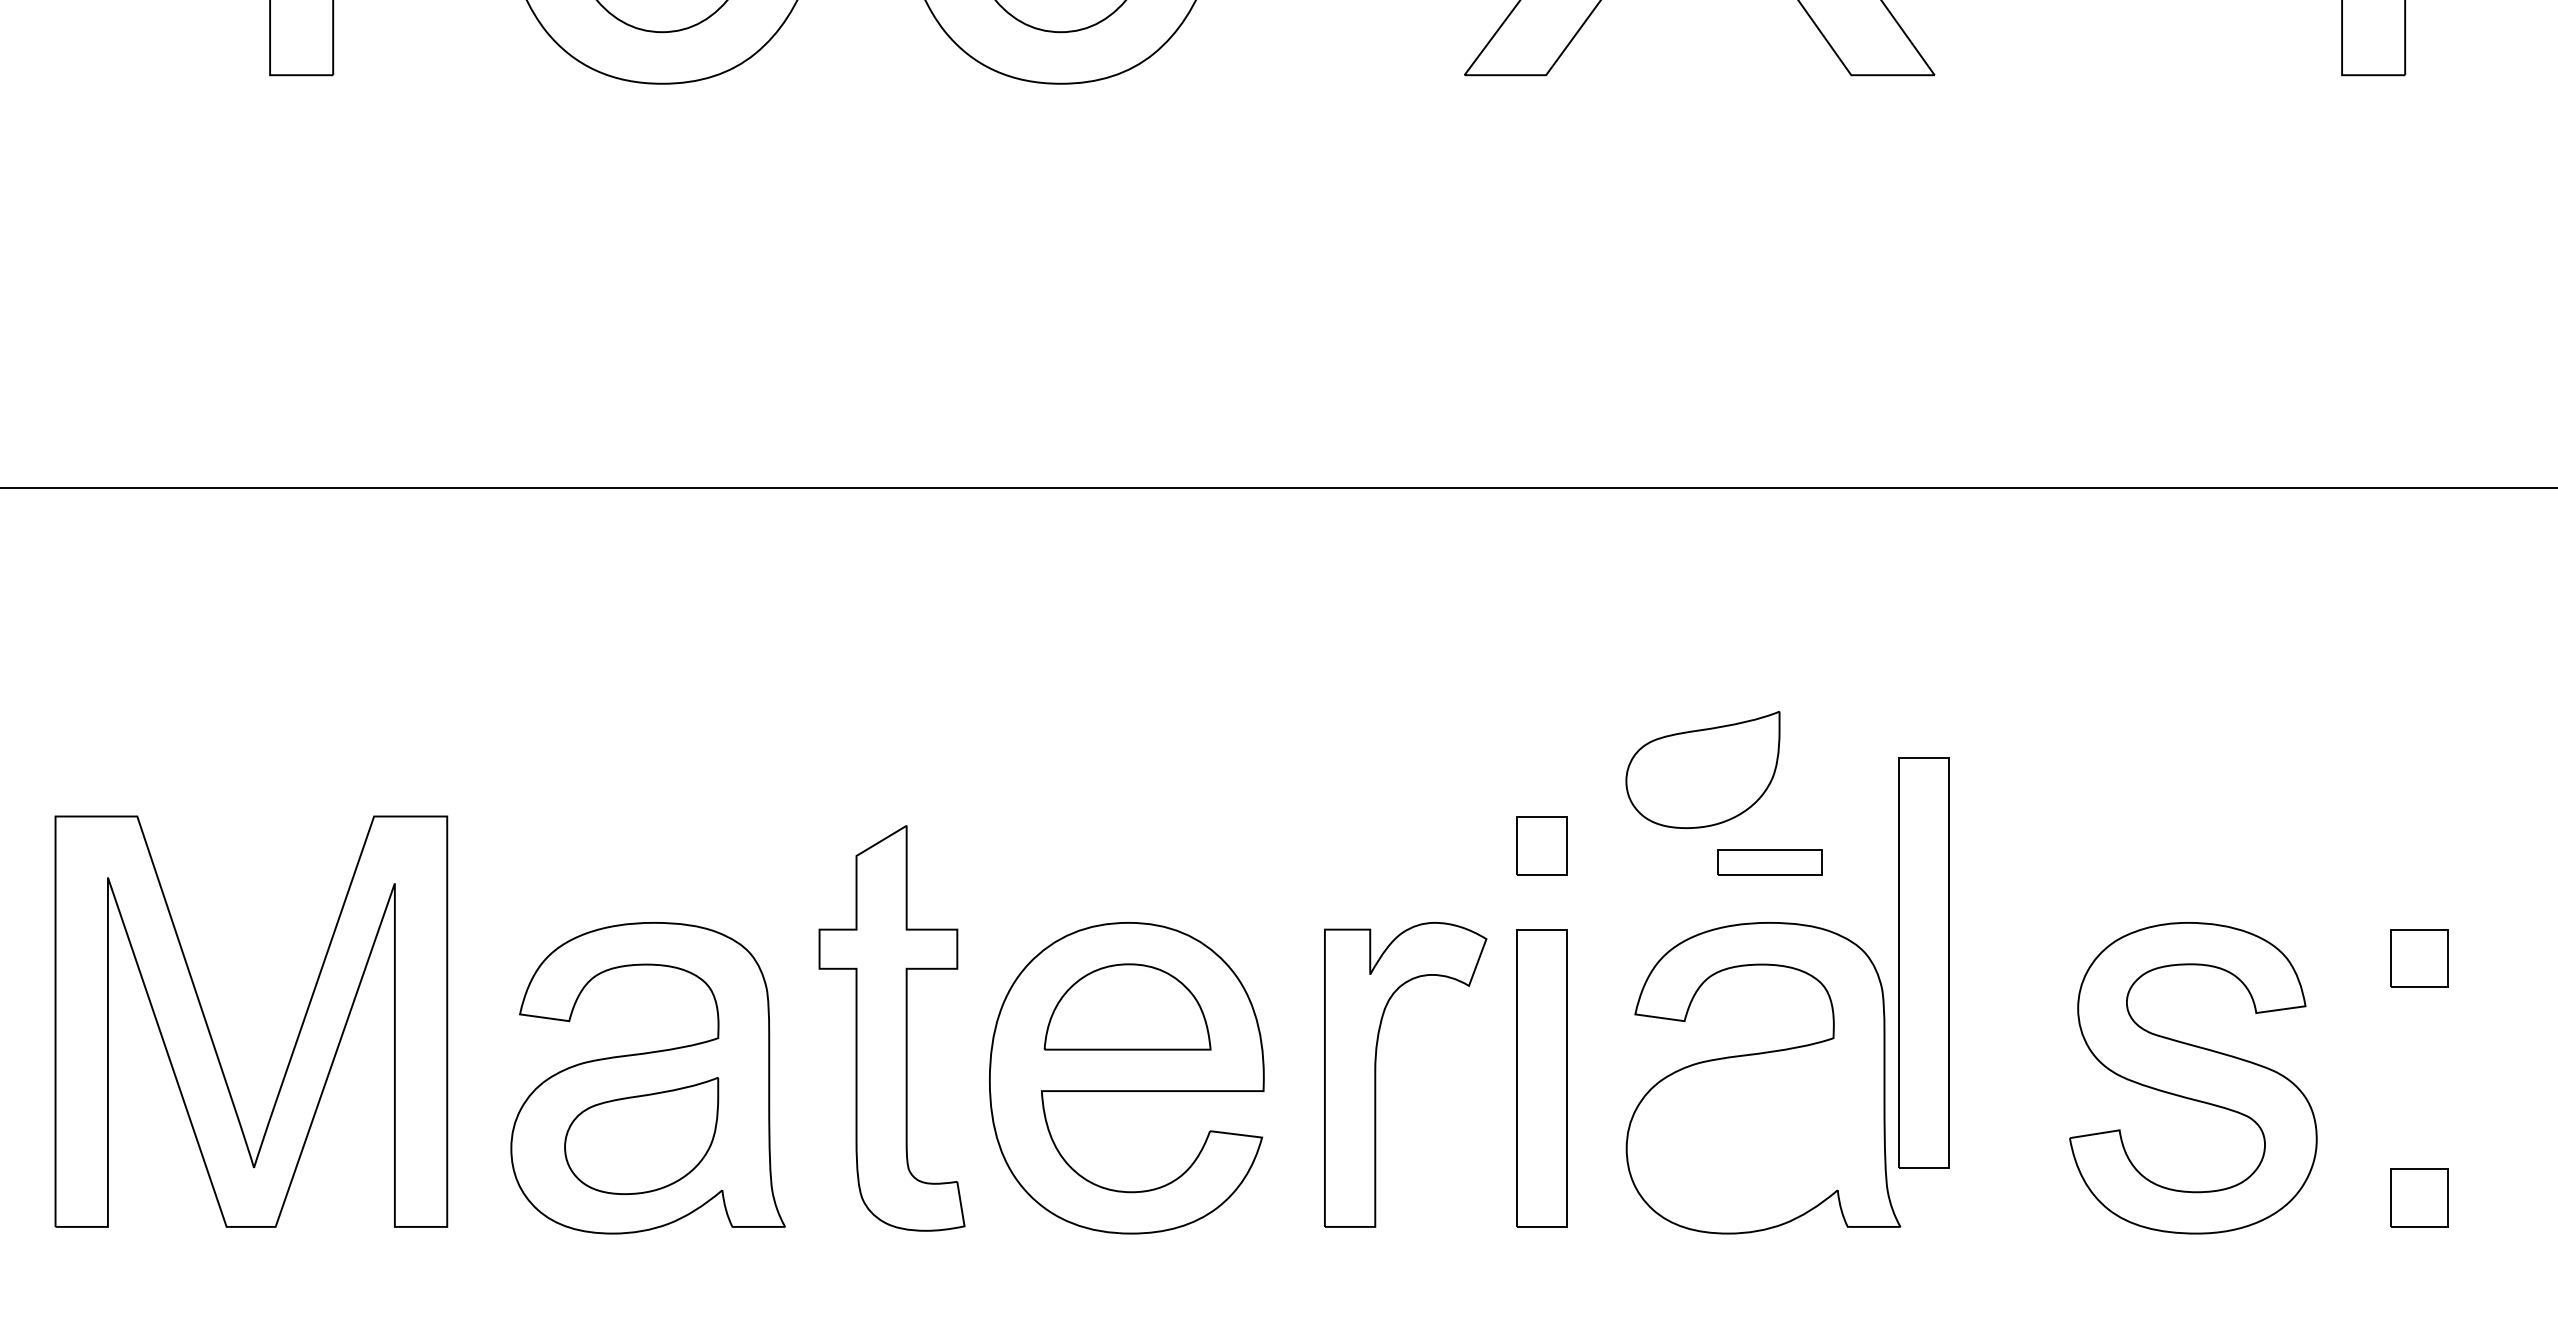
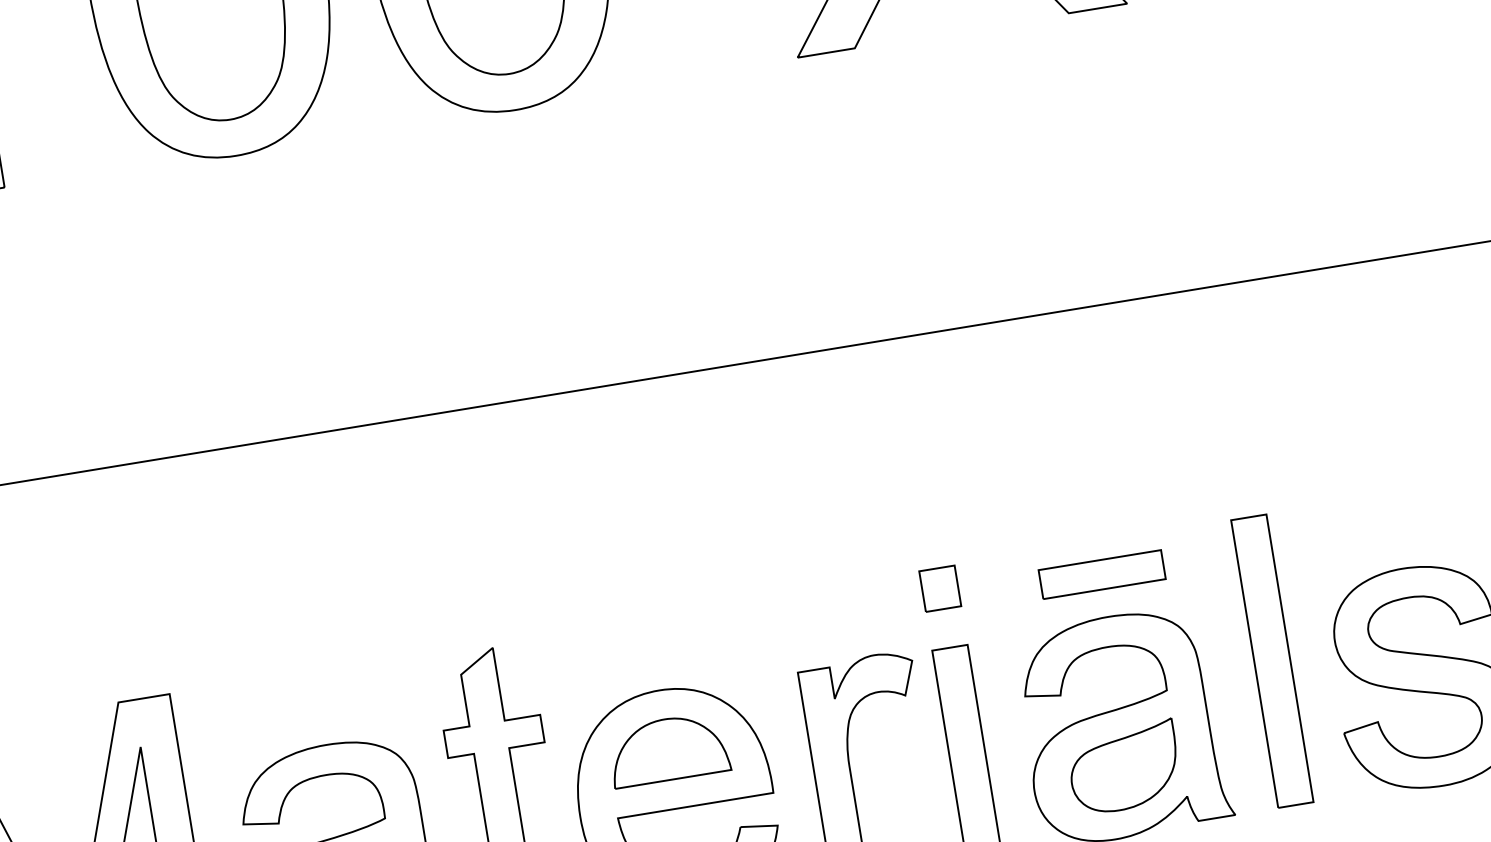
part: (1702, 769) -> (1124, 767), moved
part: (1769, 862) -> (1101, 574), size x1.67
part: (1923, 962) -> (1272, 661), moved

